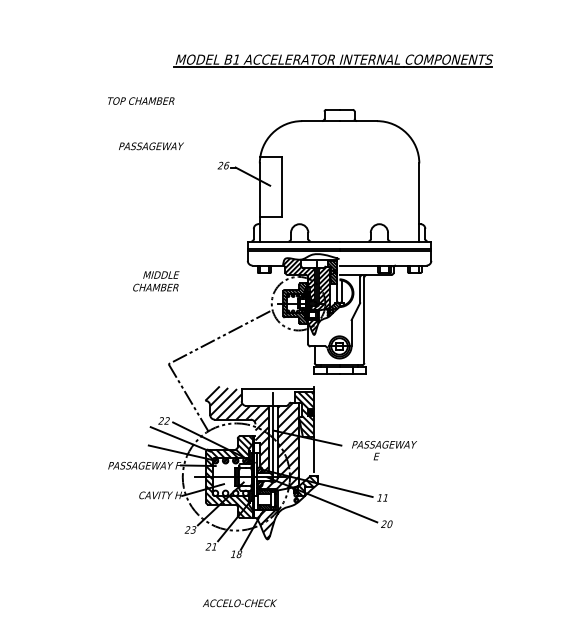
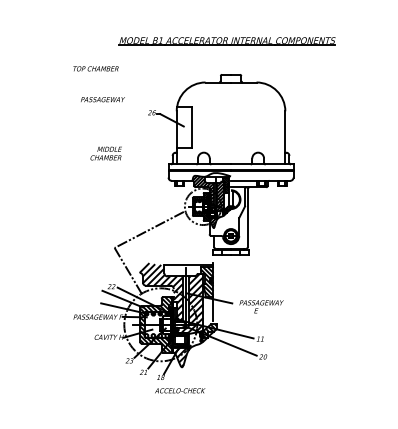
text: (155, 281) -> (105, 153), moved
text: (240, 602) -> (180, 390), moved

